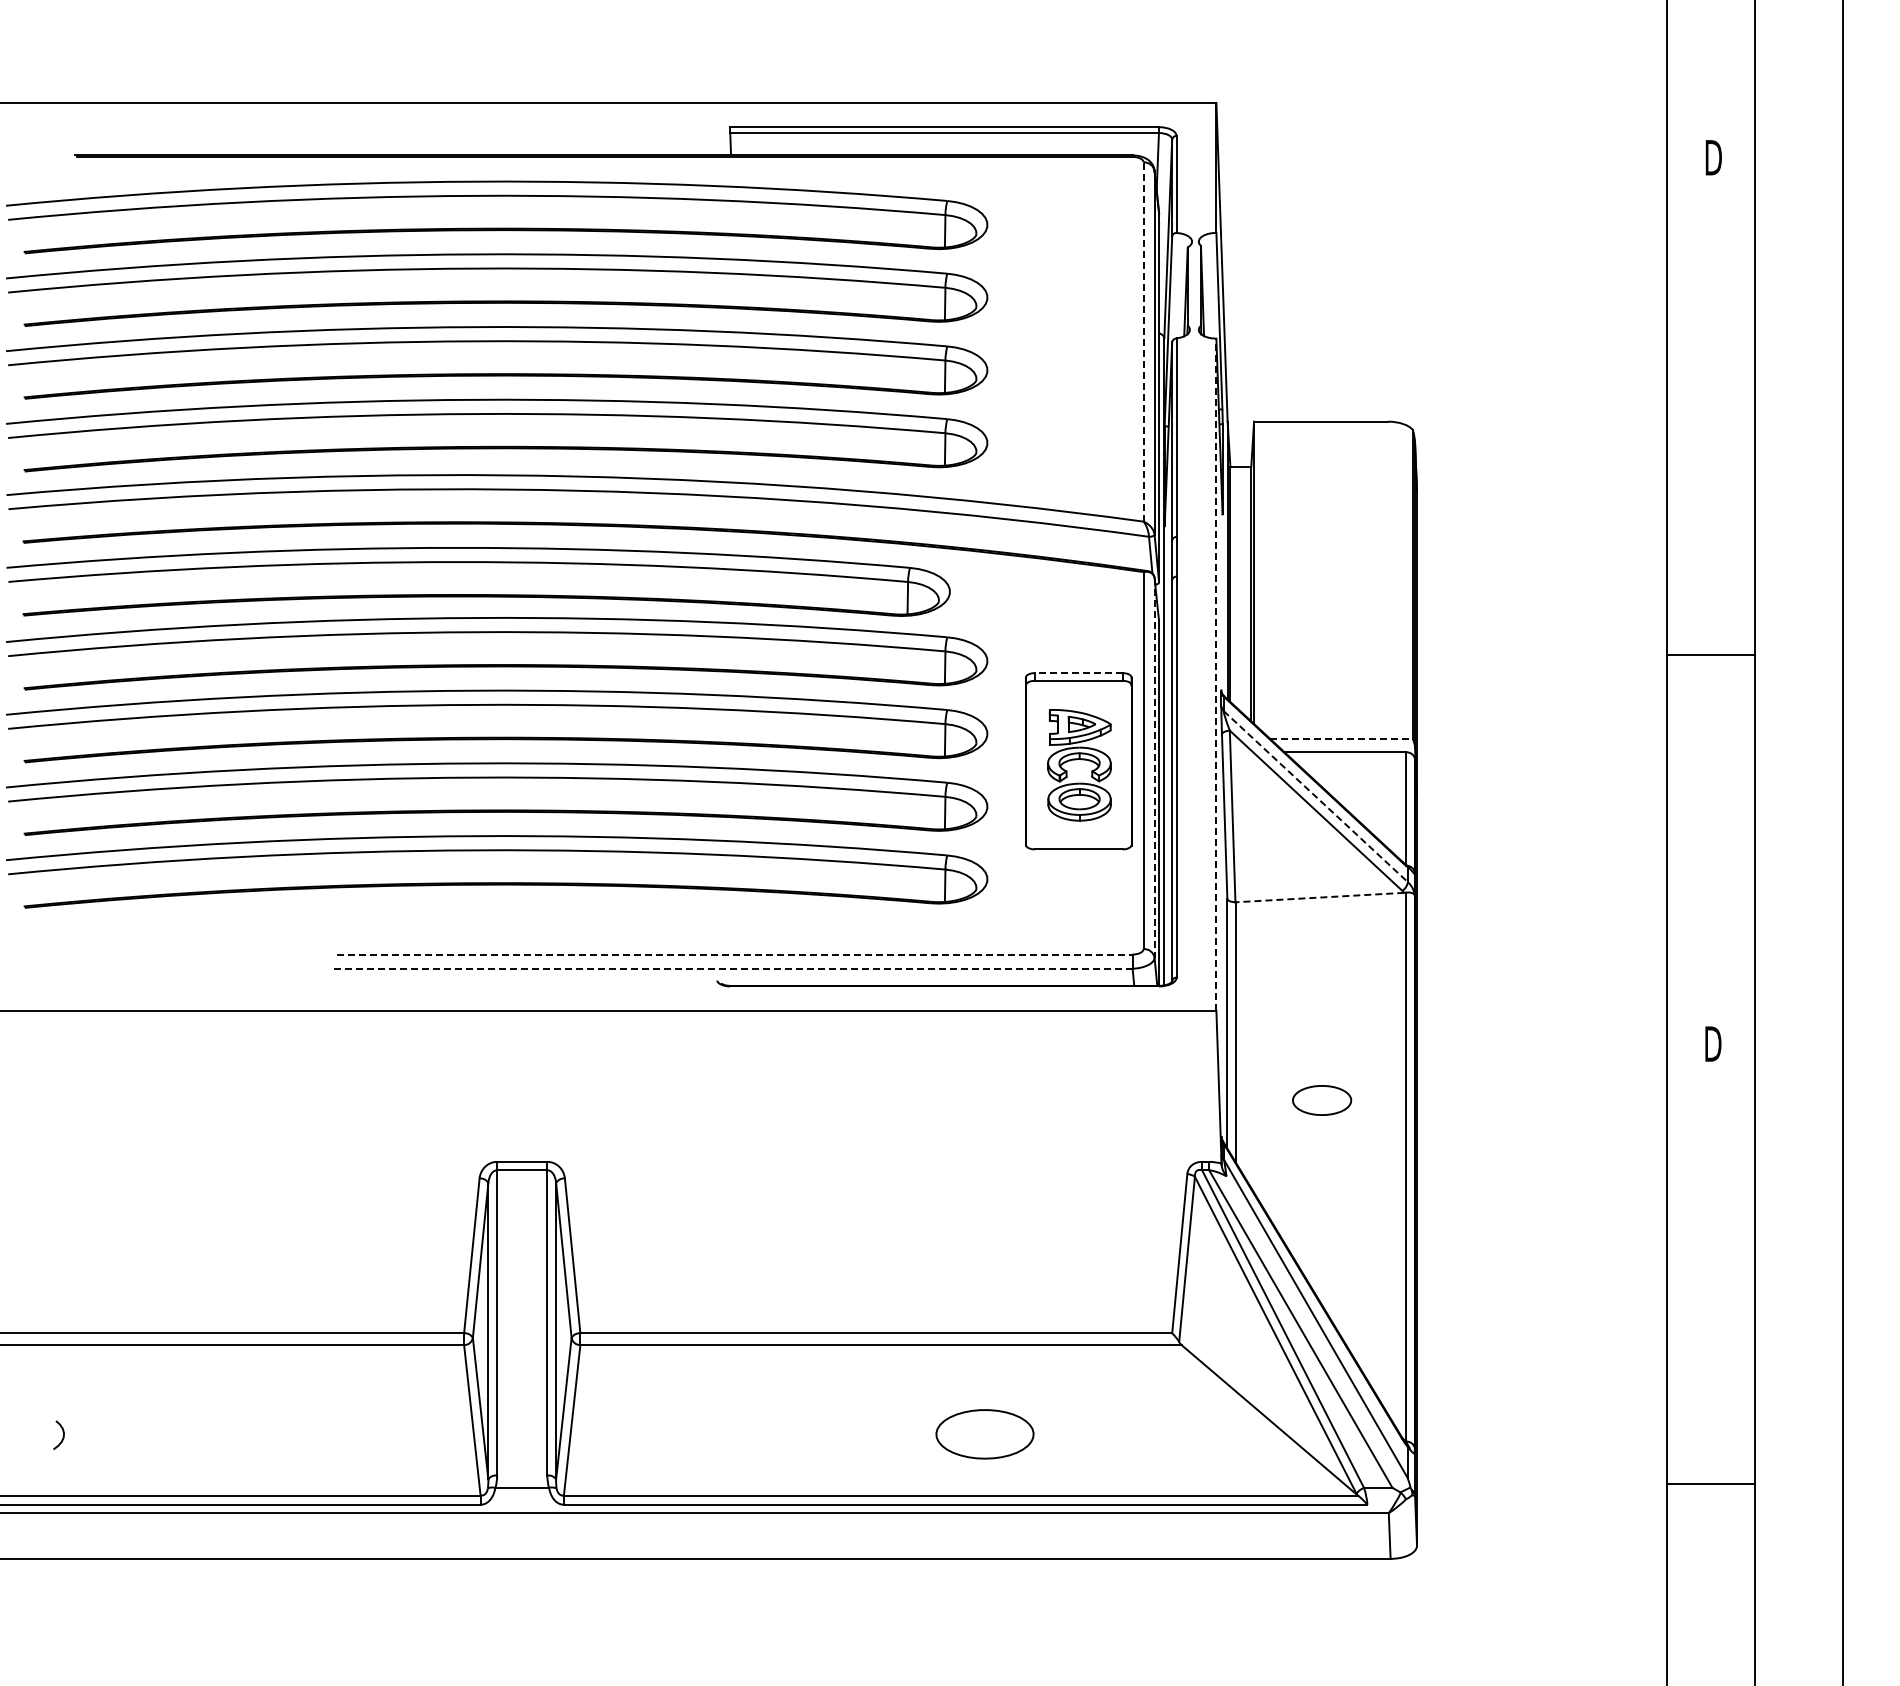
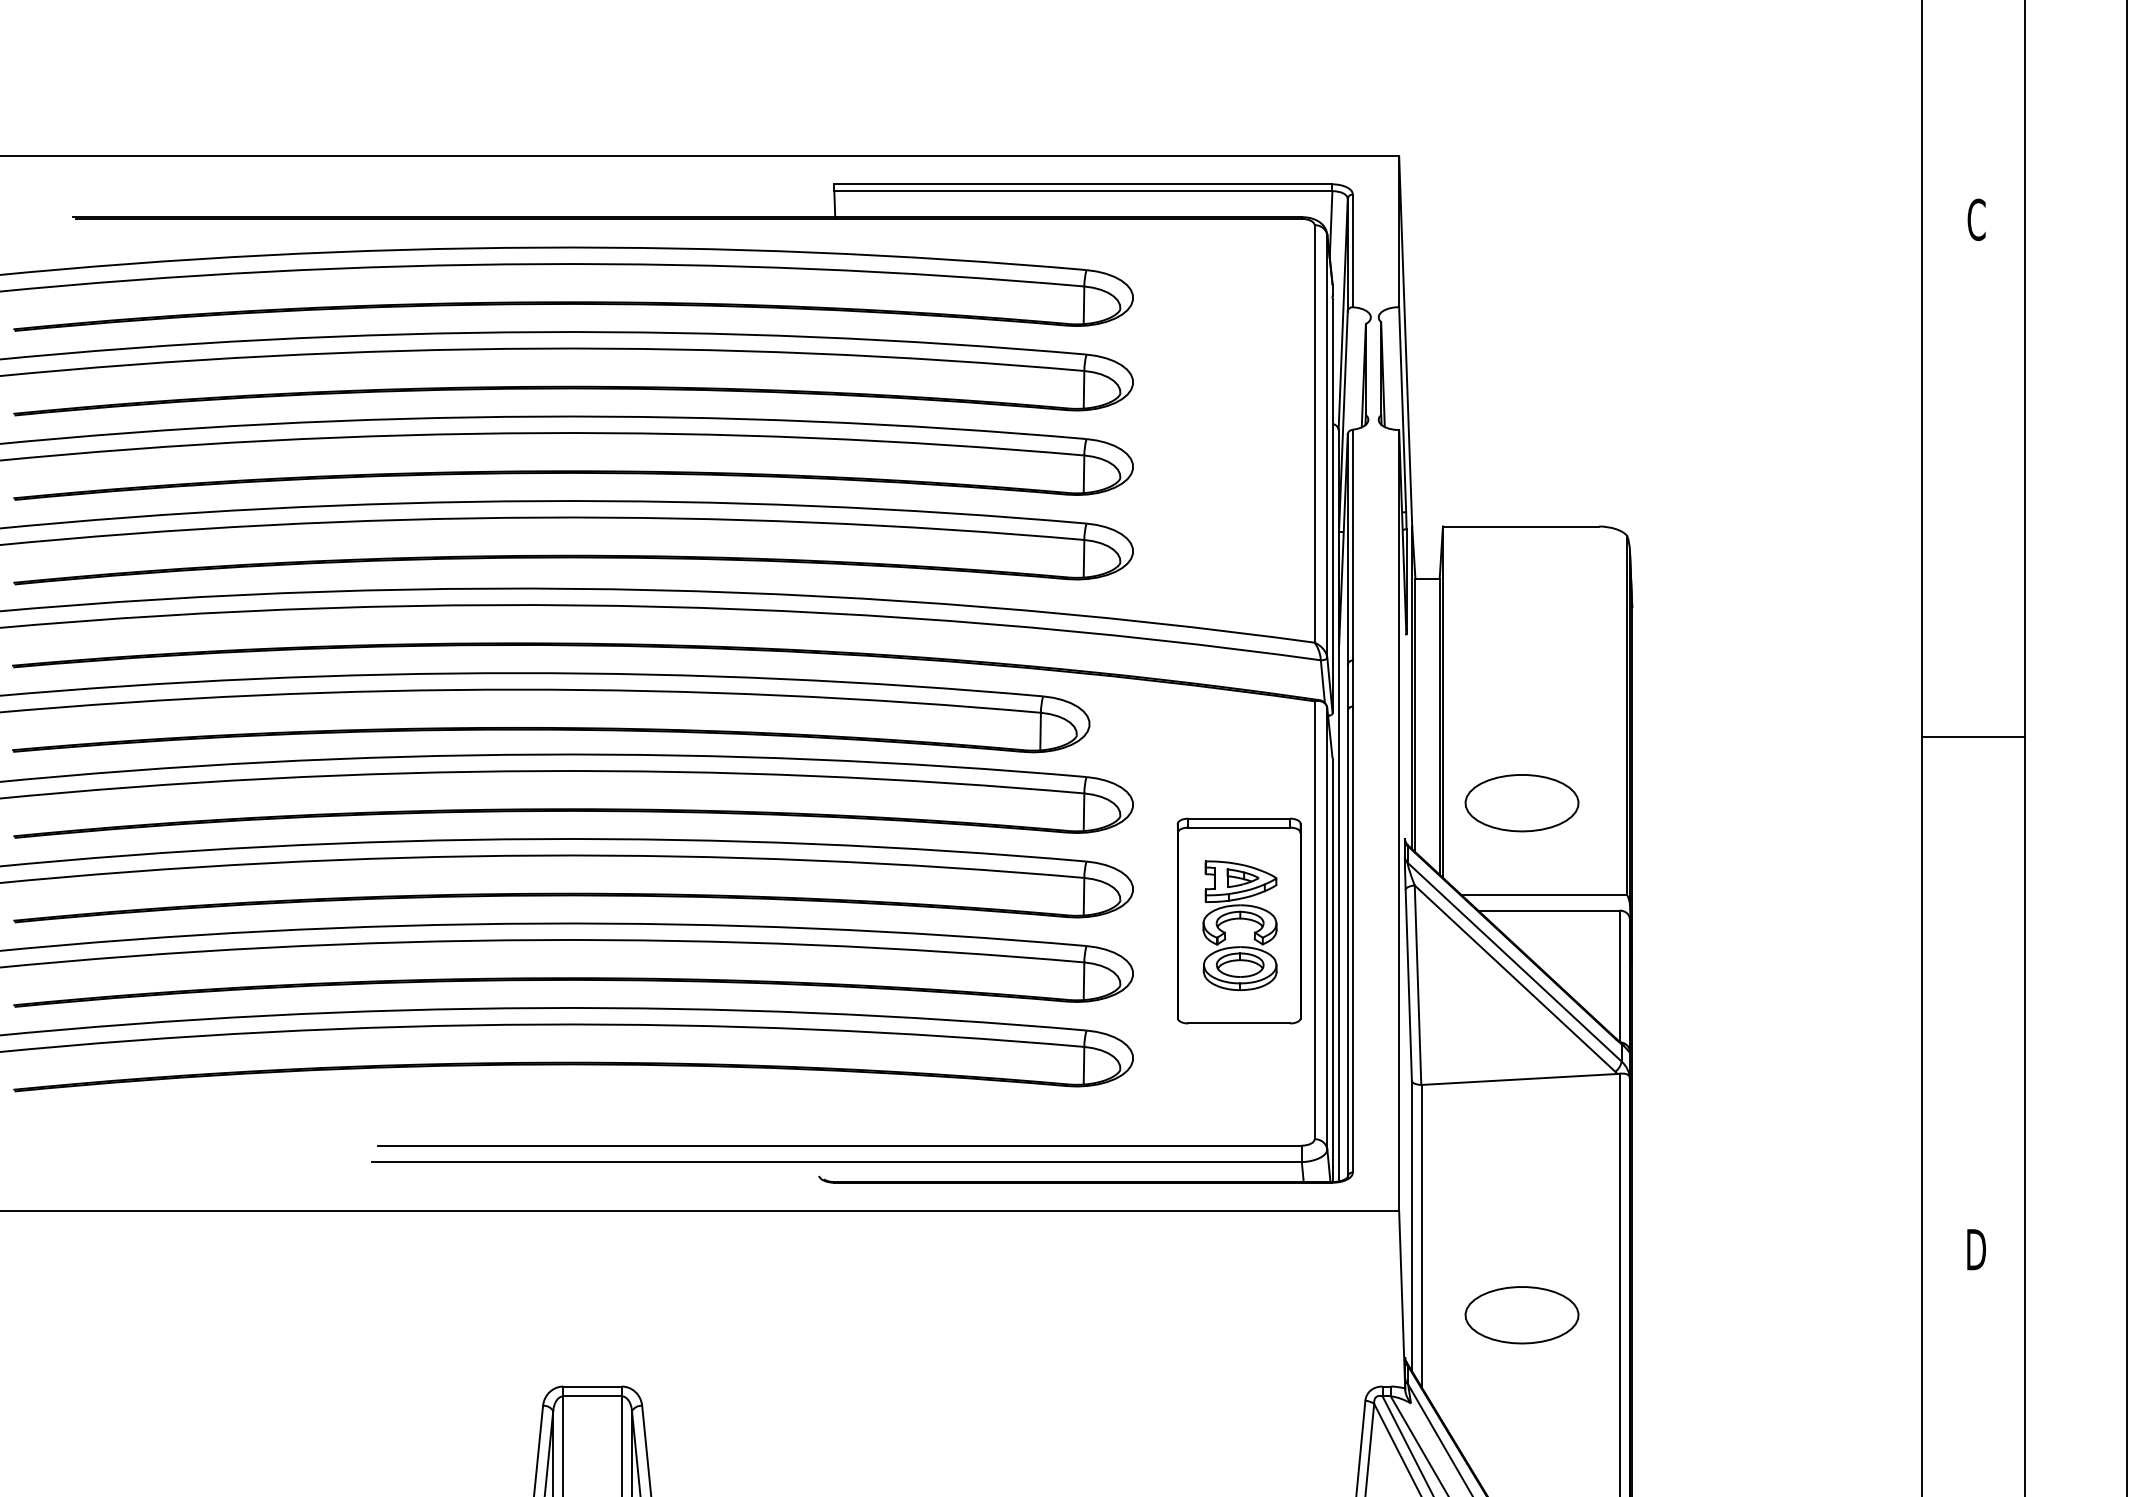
text: (1713, 157) -> (1976, 219), D -> C
line: (1143, 342) -> (1314, 434), dashed -> solid
line: (1710, 654) -> (1973, 736), moved
part: (1321, 659) -> (1521, 802), added
line: (1078, 673) -> (1238, 819), dashed -> solid
line: (1216, 674) -> (1399, 820), dashed -> solid
line: (1342, 739) -> (1545, 895), dashed -> solid
line: (1154, 768) -> (1327, 929), dashed -> solid
line: (1315, 796) -> (1514, 962), dashed -> solid
line: (1319, 897) -> (1518, 1079), dashed -> solid
line: (734, 954) -> (839, 1145), dashed -> solid
line: (732, 968) -> (836, 1161), dashed -> solid
part: (1321, 1100) -> (1521, 1315), size x1.67

